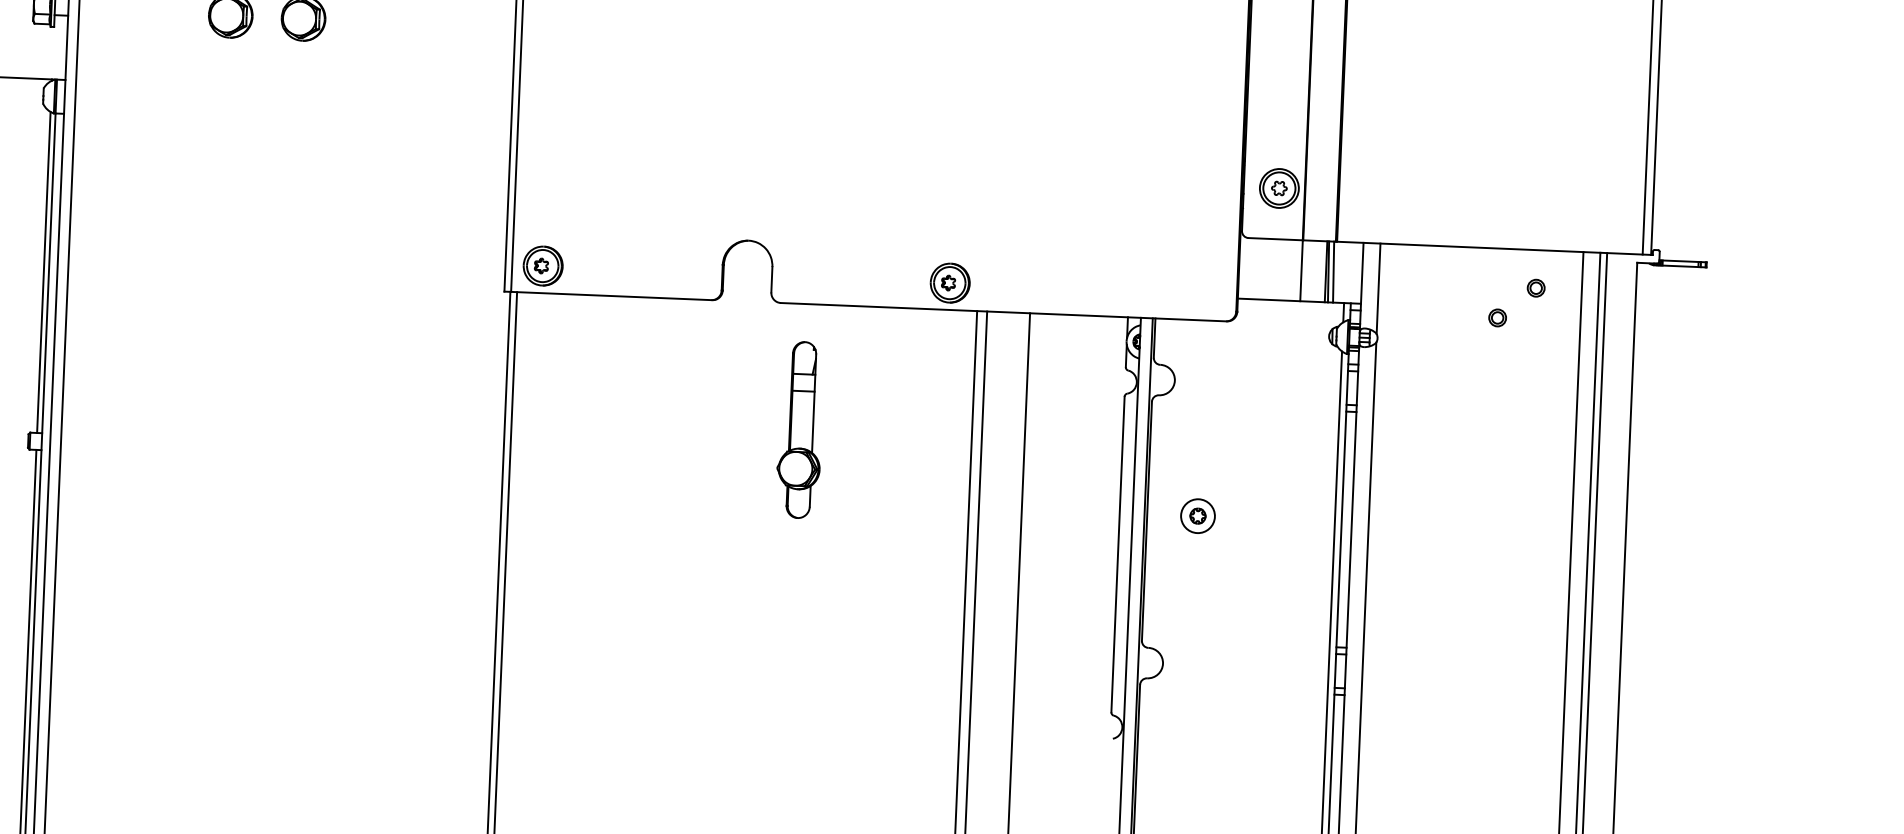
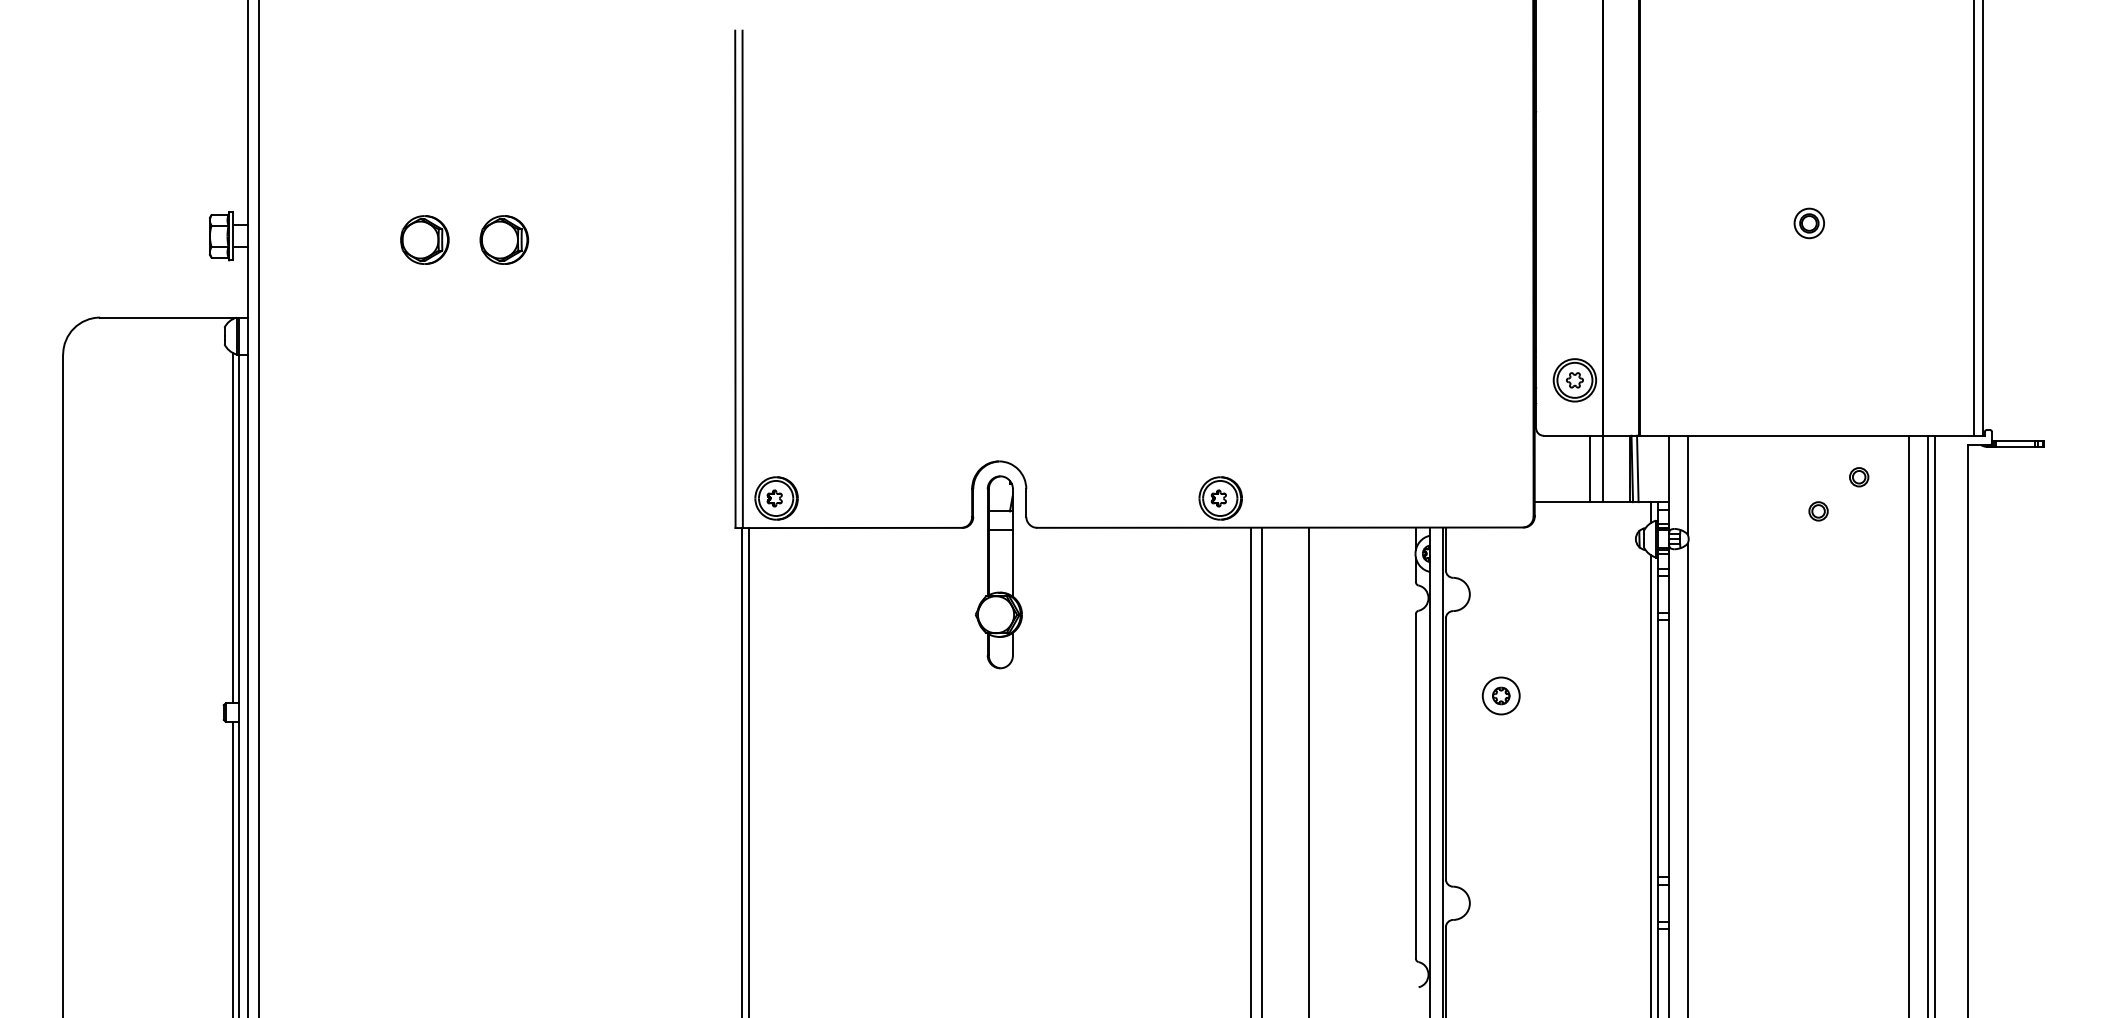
part: (1499, 53) -> (1808, 223), added
line: (1290, 269) -> (1590, 468), added
part: (799, 430) -> (998, 572), moved
part: (1197, 515) -> (1500, 695), moved

